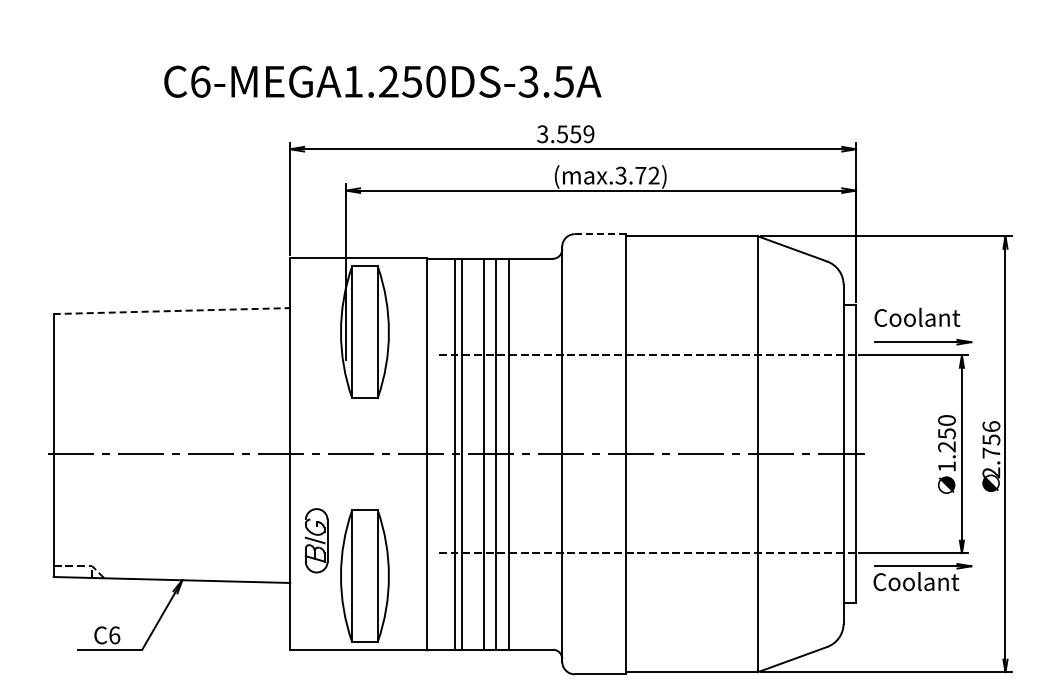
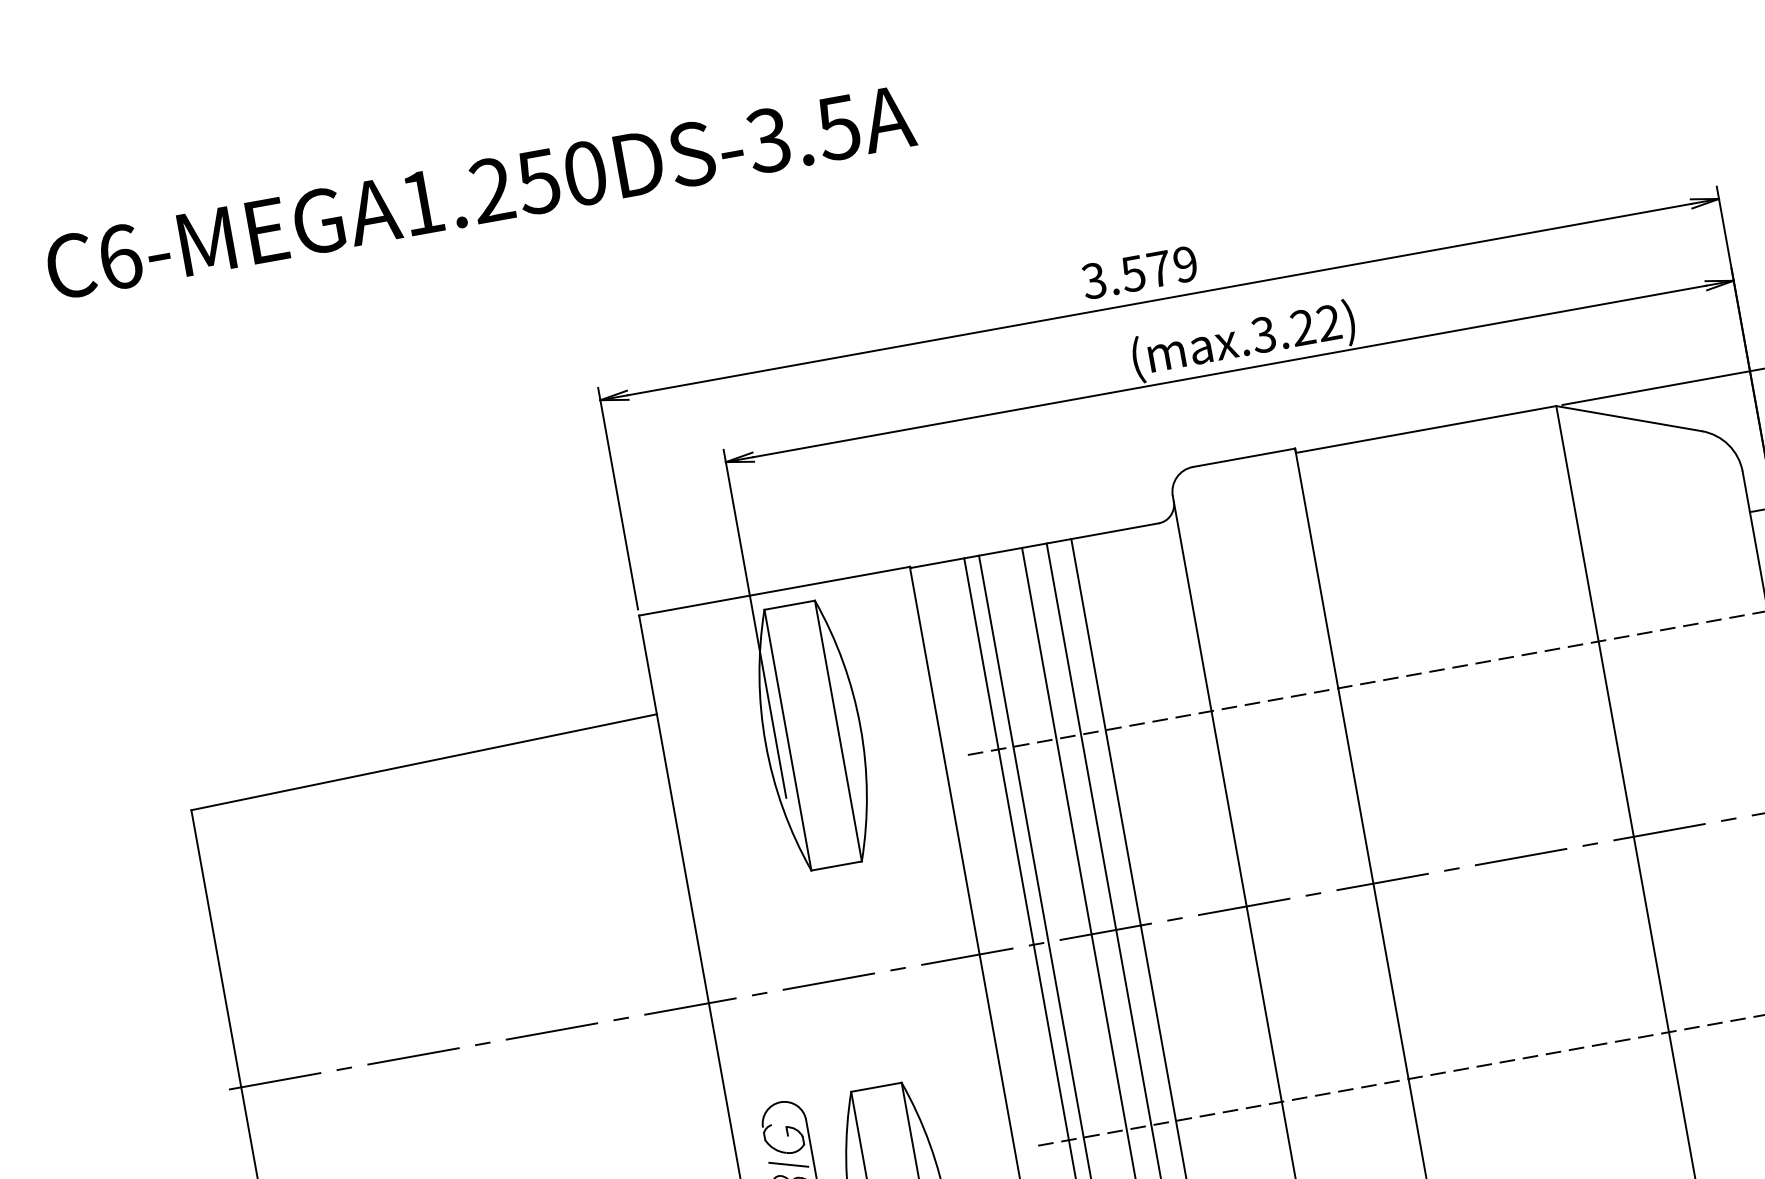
text: (382, 81) -> (479, 191), moved
text: (575, 134) -> (1159, 269), 3.559 -> 3.579
text: (640, 175) -> (1302, 327), (max.3.72) -> (max.3.22)
line: (600, 234) -> (1244, 458), dashed -> solid
line: (172, 311) -> (425, 762), dashed -> solid

